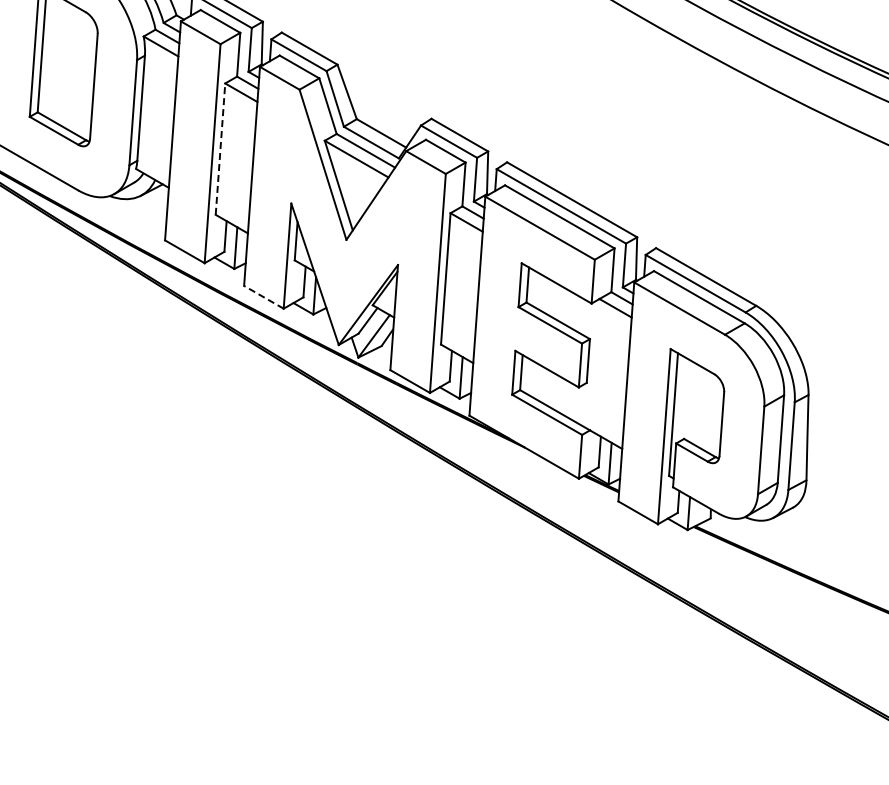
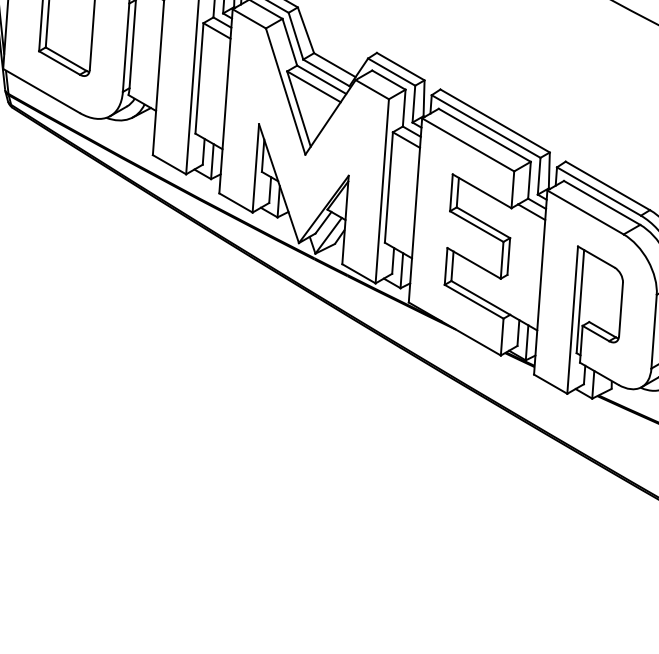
line: (220, 149) -> (199, 78), dashed -> solid
line: (263, 297) -> (235, 203), dashed -> solid

